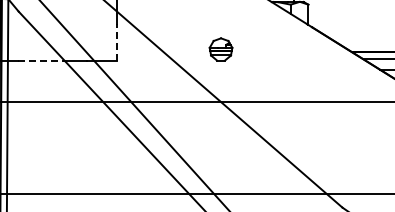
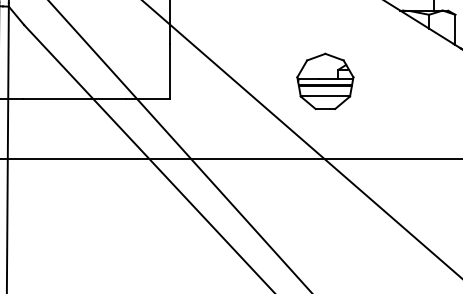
line: (116, 42) -> (169, 71), dashed -> solid
part: (220, 49) -> (324, 81), size x1.67
line: (41, 61) -> (58, 99), dashed -> solid

